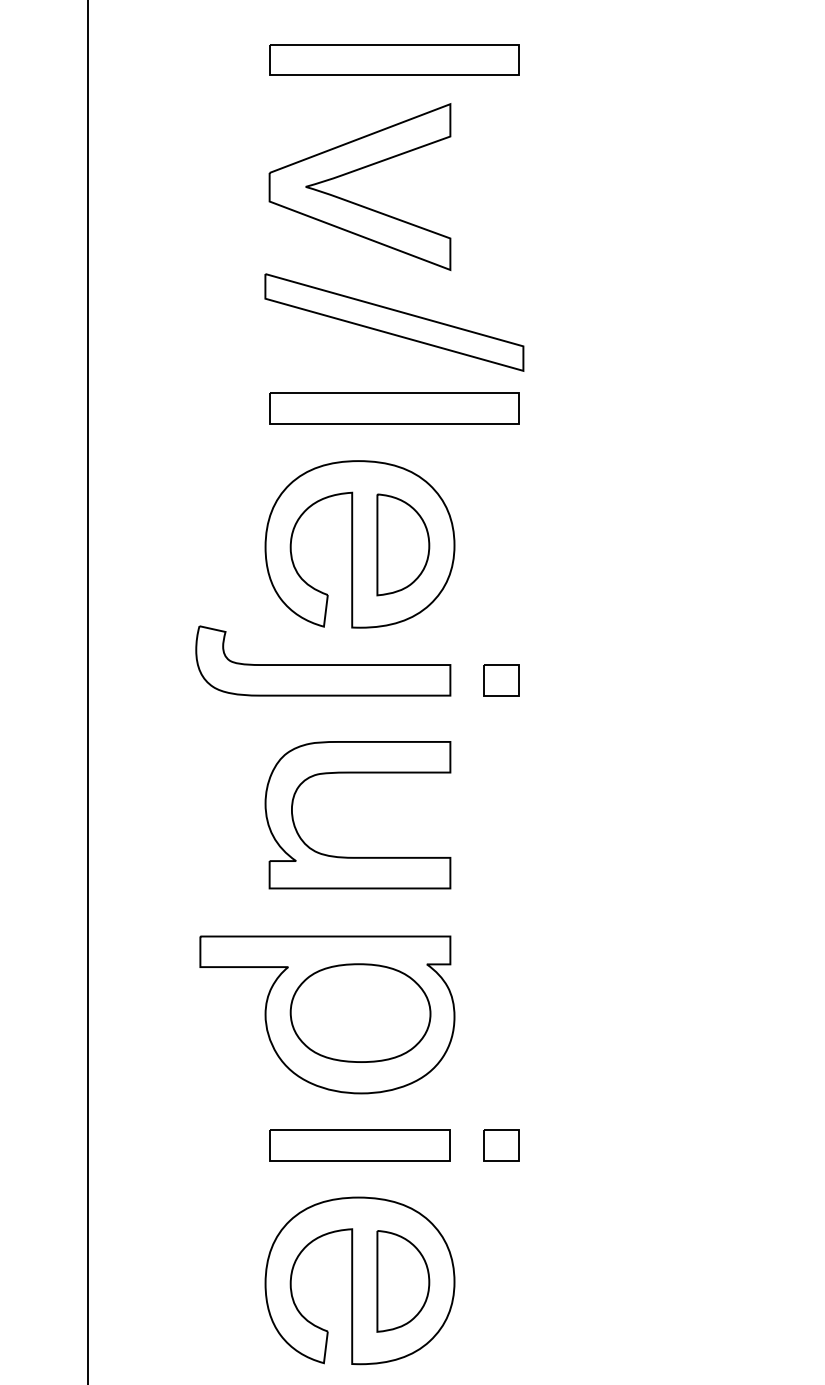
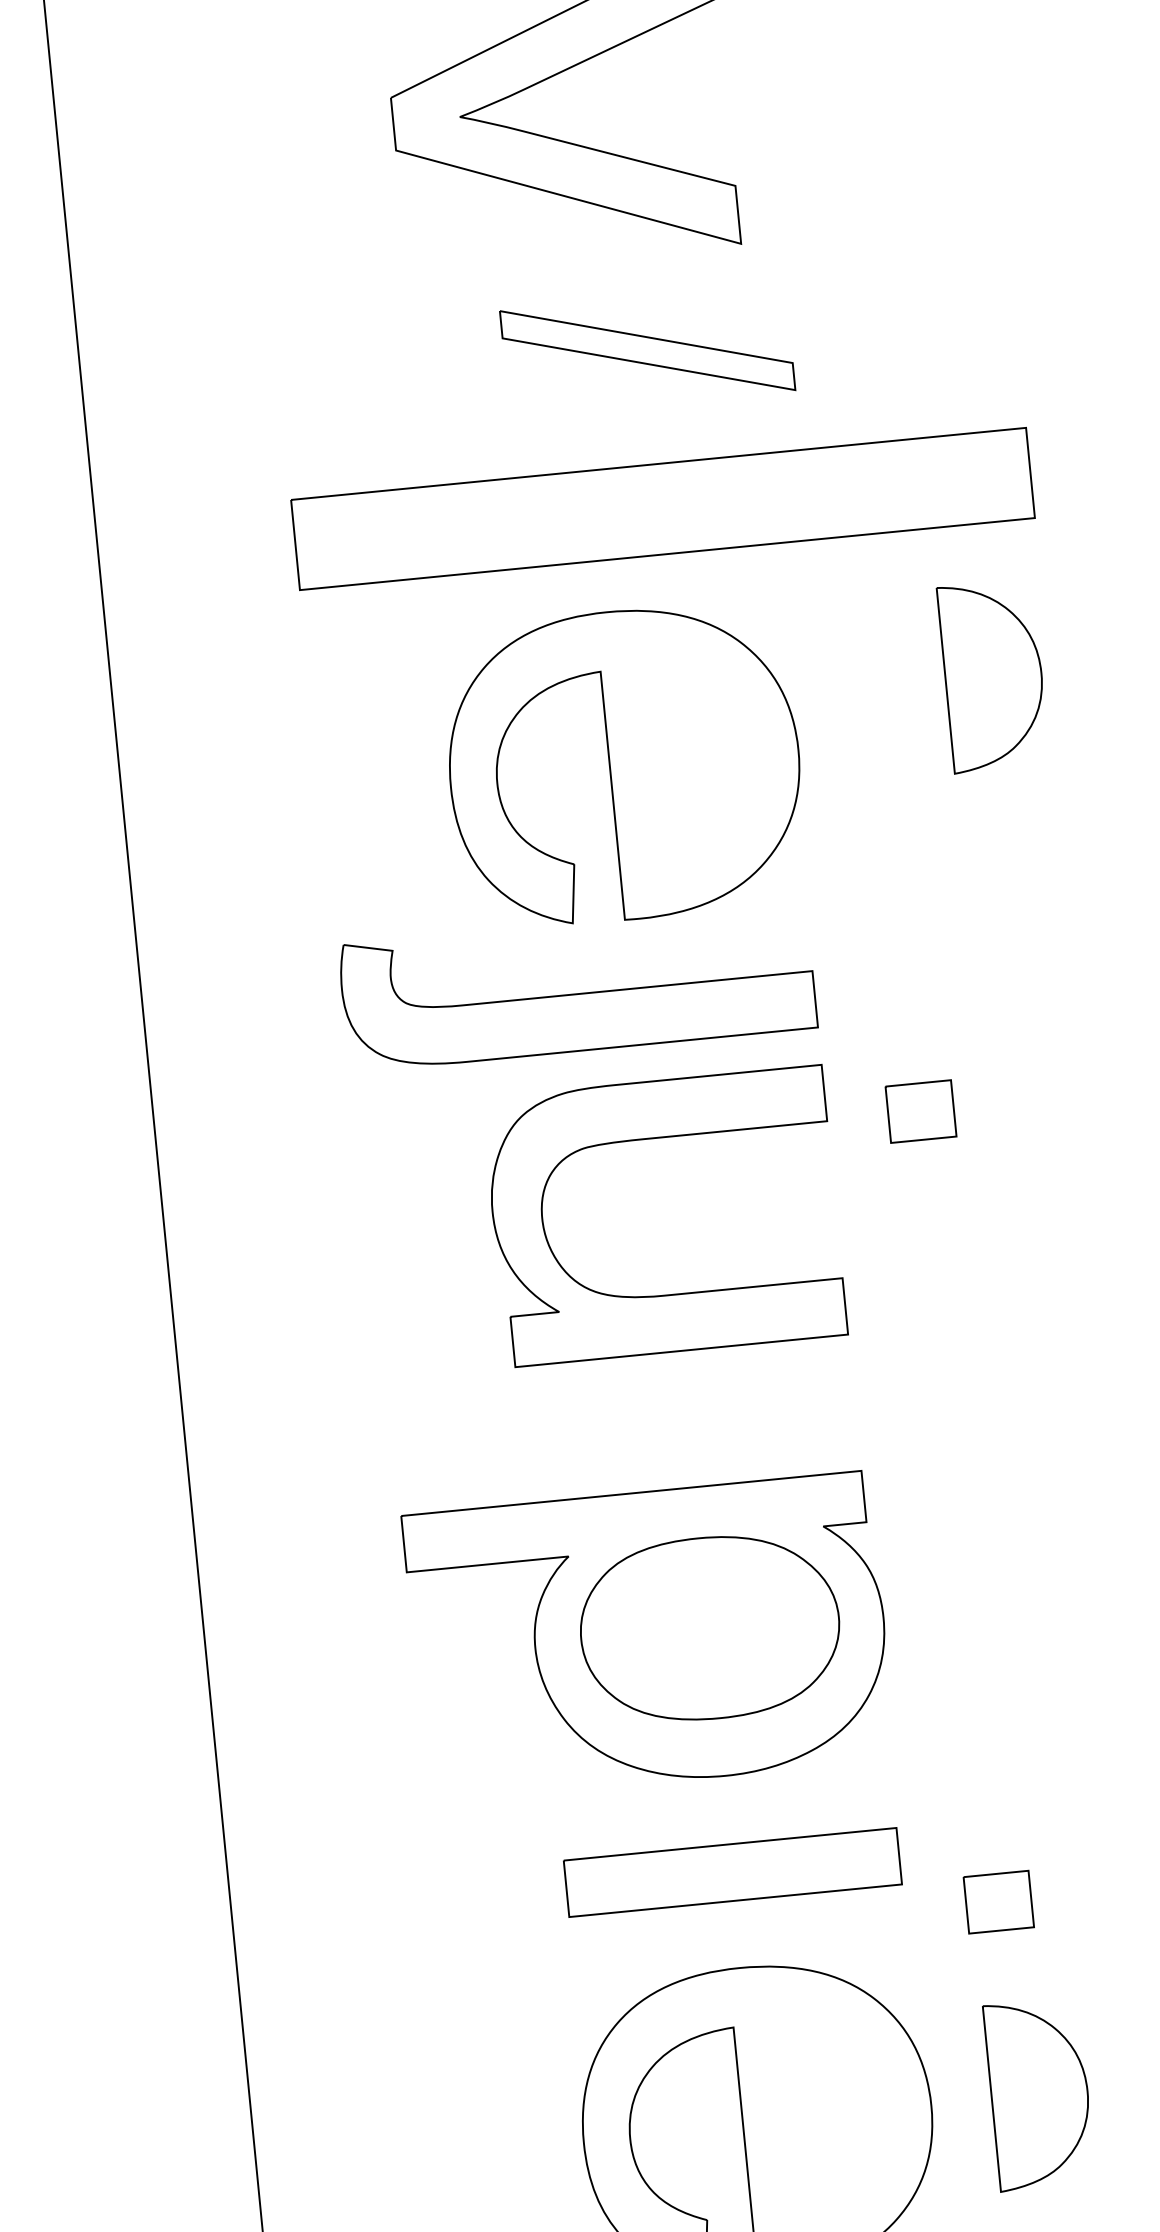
part: (394, 322) -> (647, 350), size x0.6
part: (394, 408) -> (663, 508), size x1.6
part: (403, 544) -> (993, 675), moved
part: (501, 680) -> (921, 1111), moved
part: (352, 856) -> (662, 1293), moved
part: (501, 1145) -> (998, 1901), moved
part: (403, 1281) -> (1039, 2094), moved

